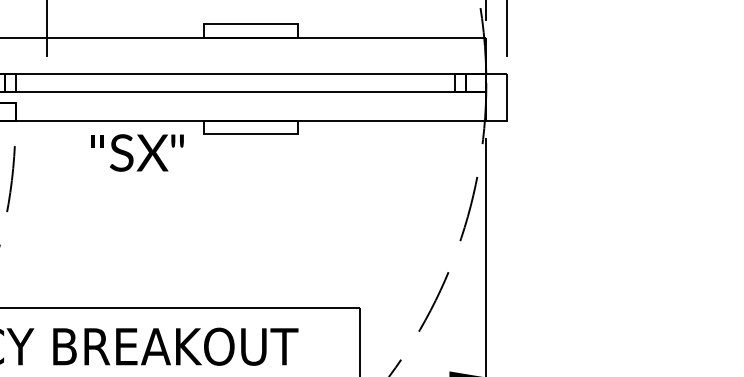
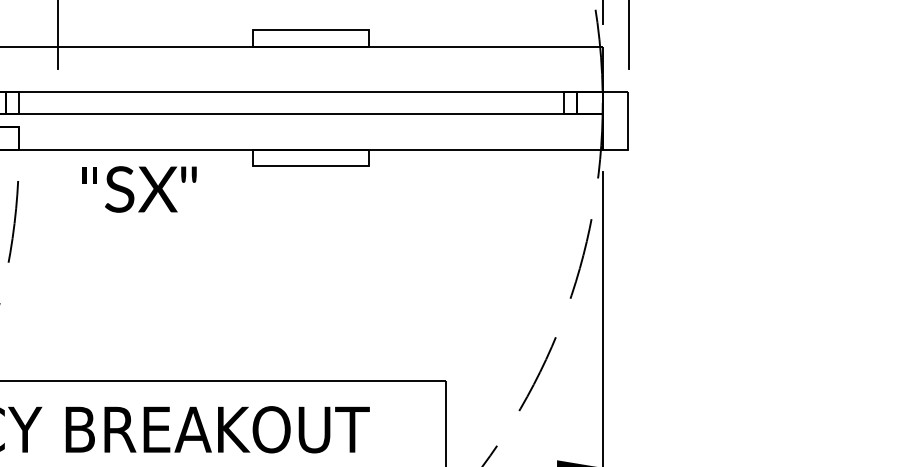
text: (137, 152) -> (139, 188), moved

